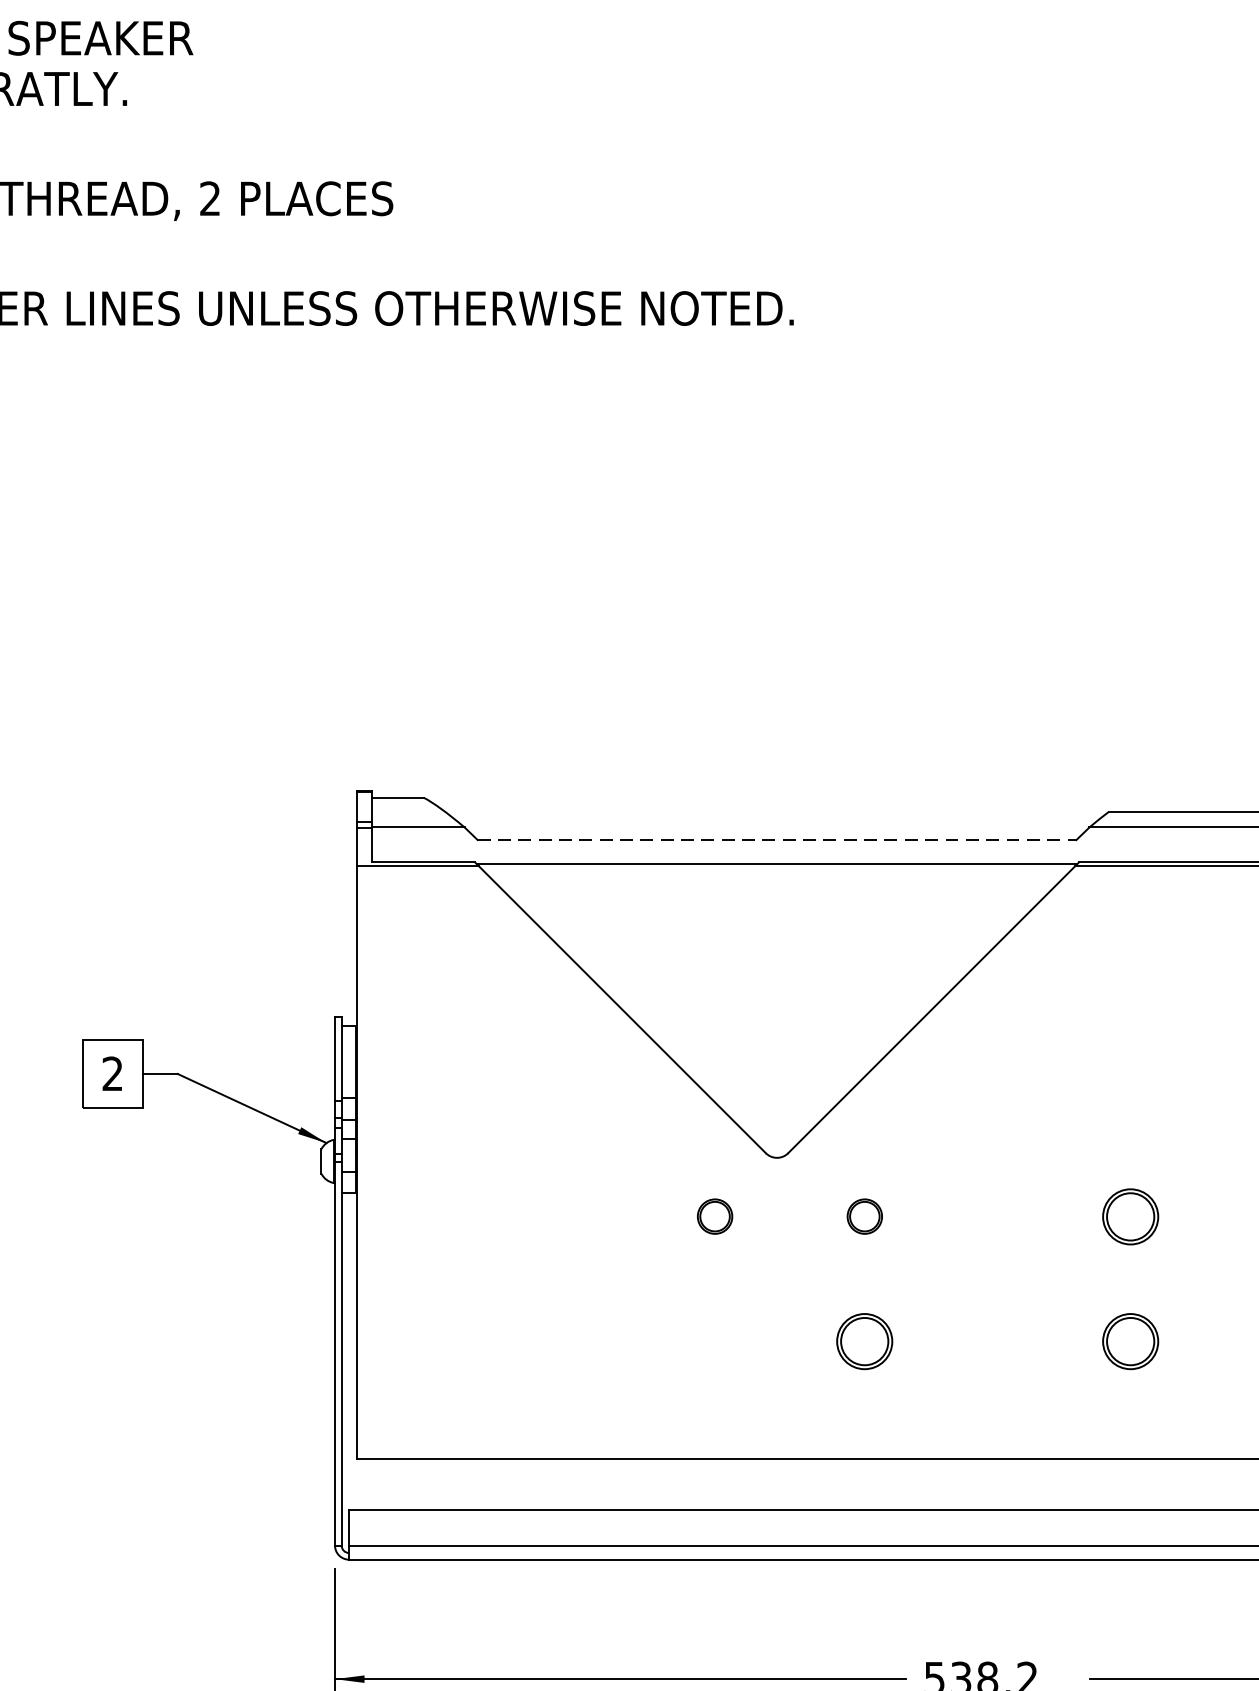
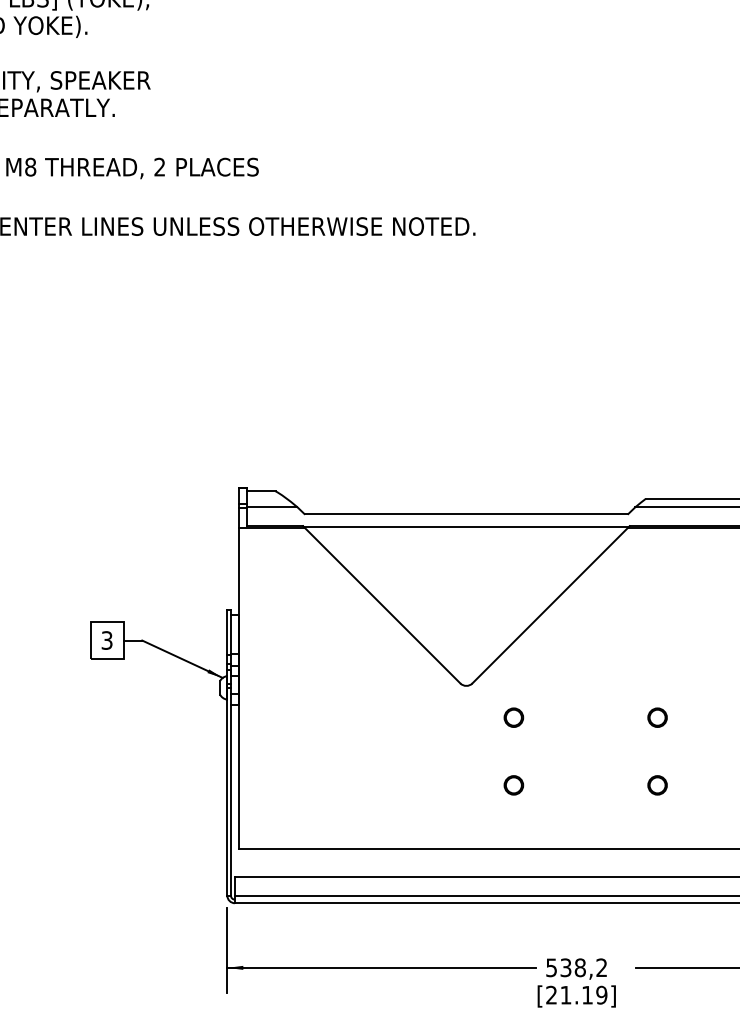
line: (777, 840) -> (466, 514), dashed -> solid
text: (111, 1073) -> (106, 640), 2 -> 3
part: (714, 1216) -> (432, 717), removed
circle: (1130, 1216) -> (657, 717), size x0.62
part: (864, 1341) -> (513, 785), size x0.62
circle: (1130, 1341) -> (657, 785), size x0.62

